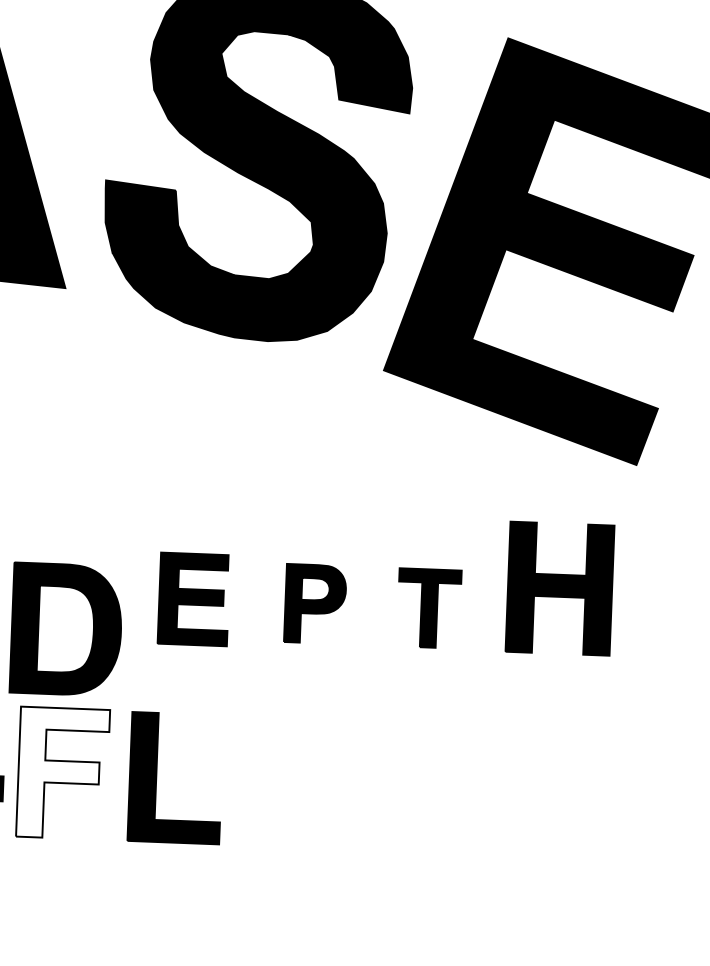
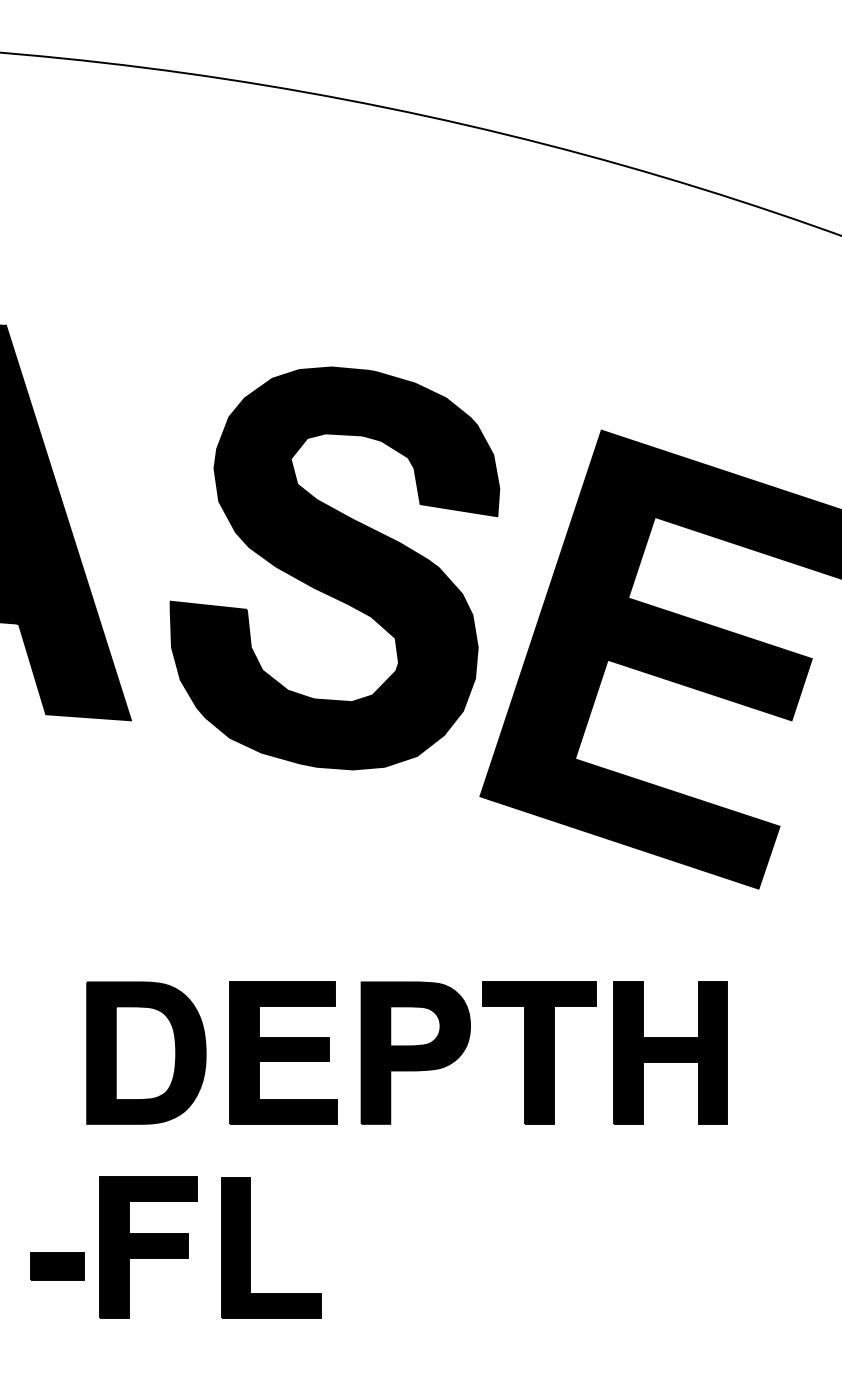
part: (559, 588) -> (670, 1052), moved
part: (193, 598) -> (283, 1052), size x1.43
part: (315, 603) -> (415, 1052), size x1.67
part: (429, 607) -> (539, 1052), size x1.67
part: (66, 629) -> (146, 1052), moved
fill: (62, 773) -> (148, 1247), added

